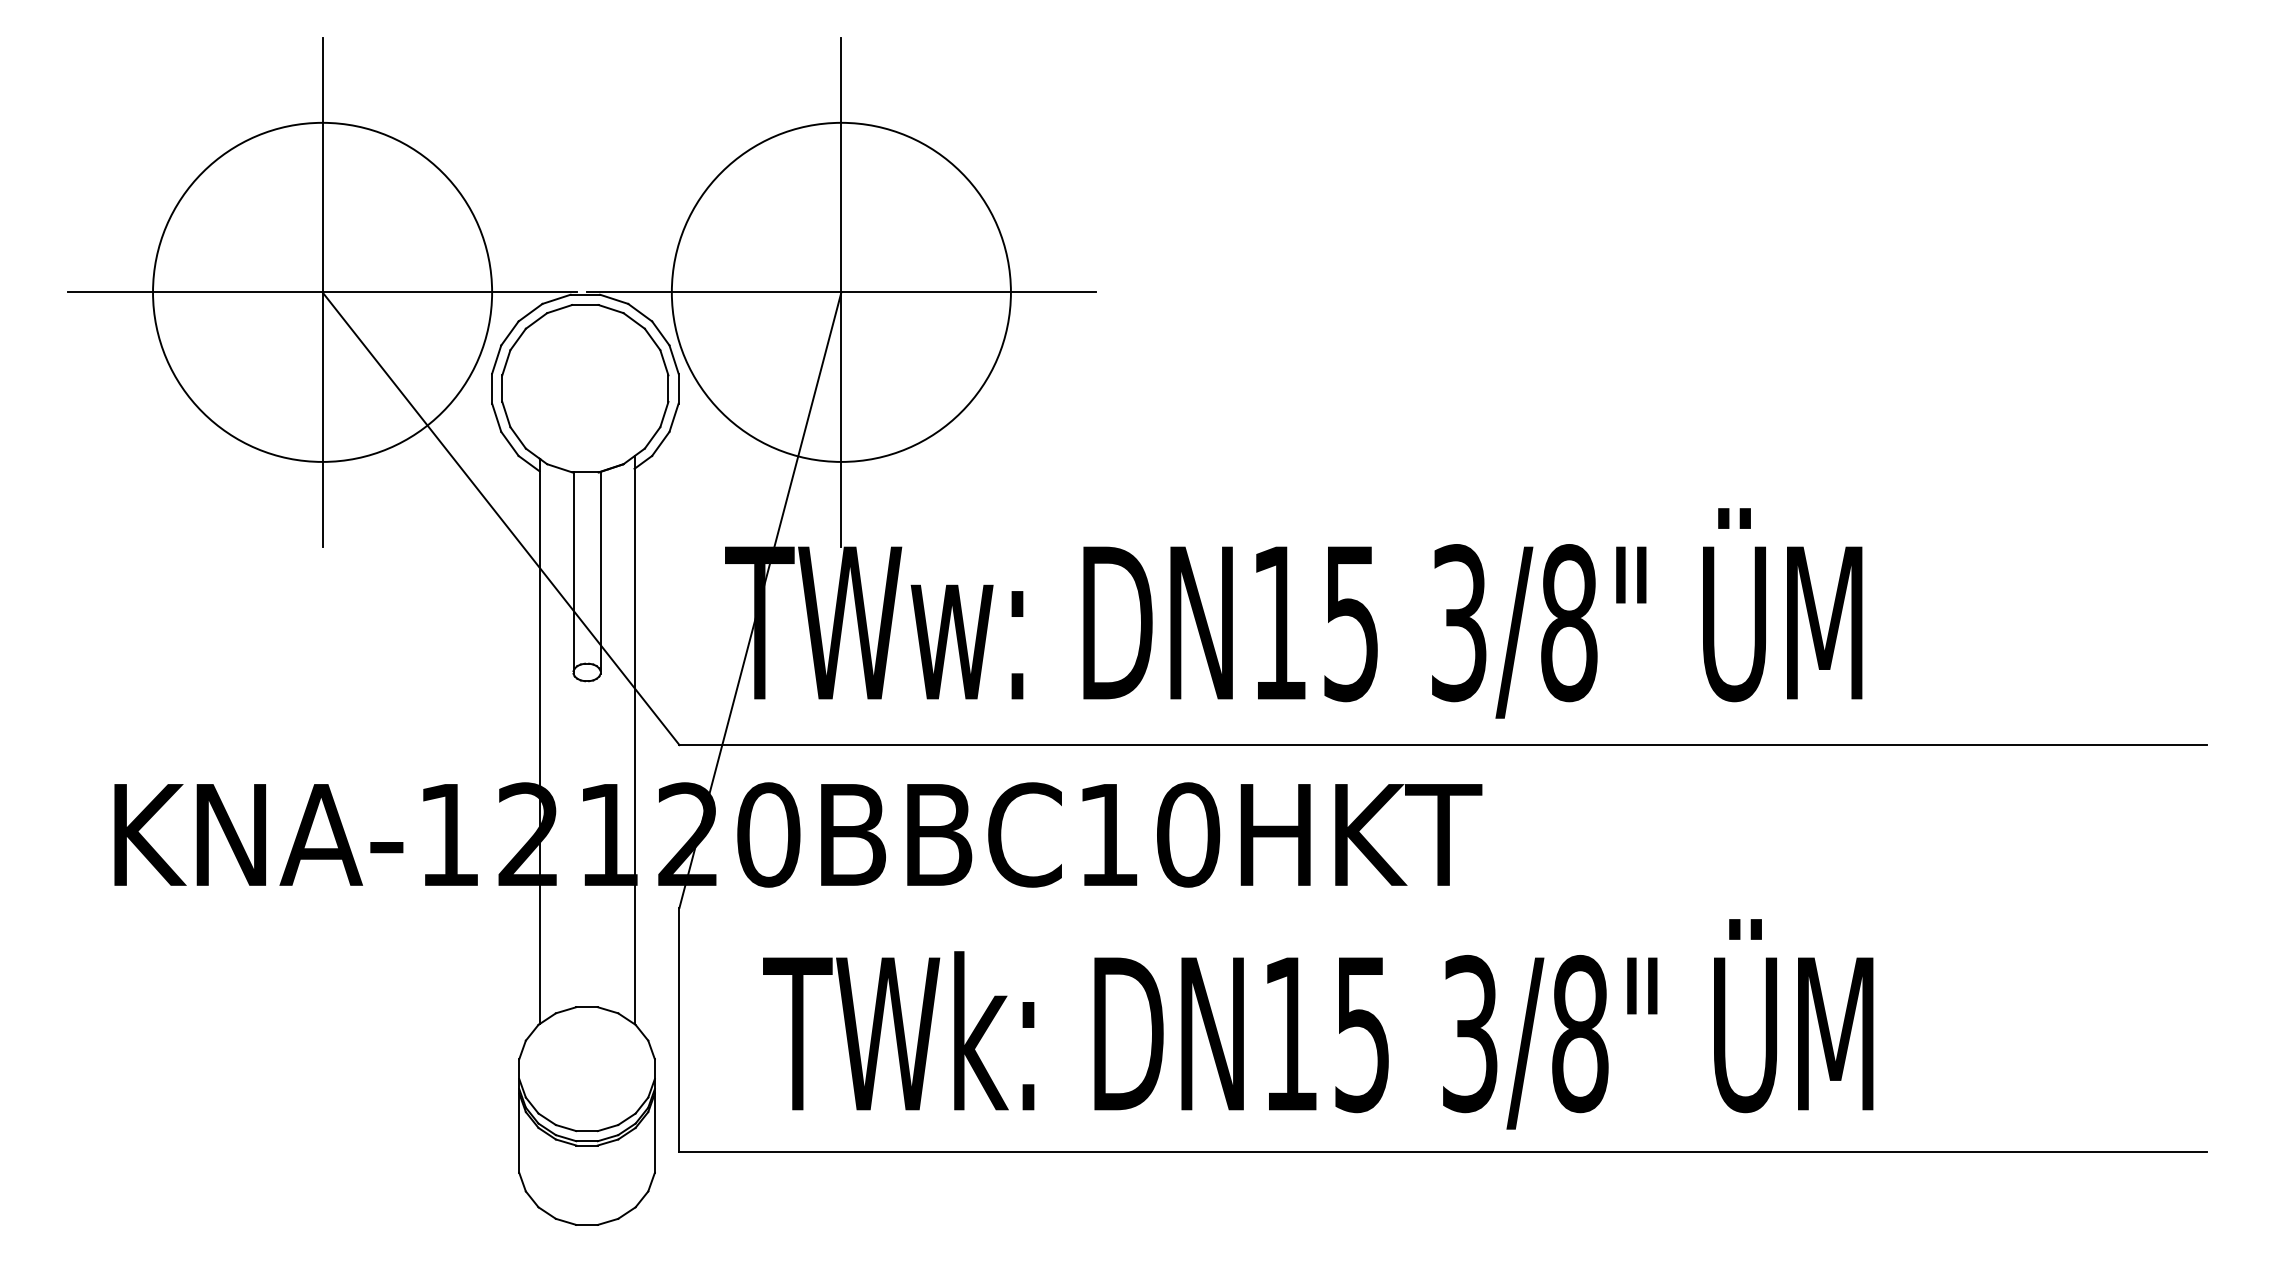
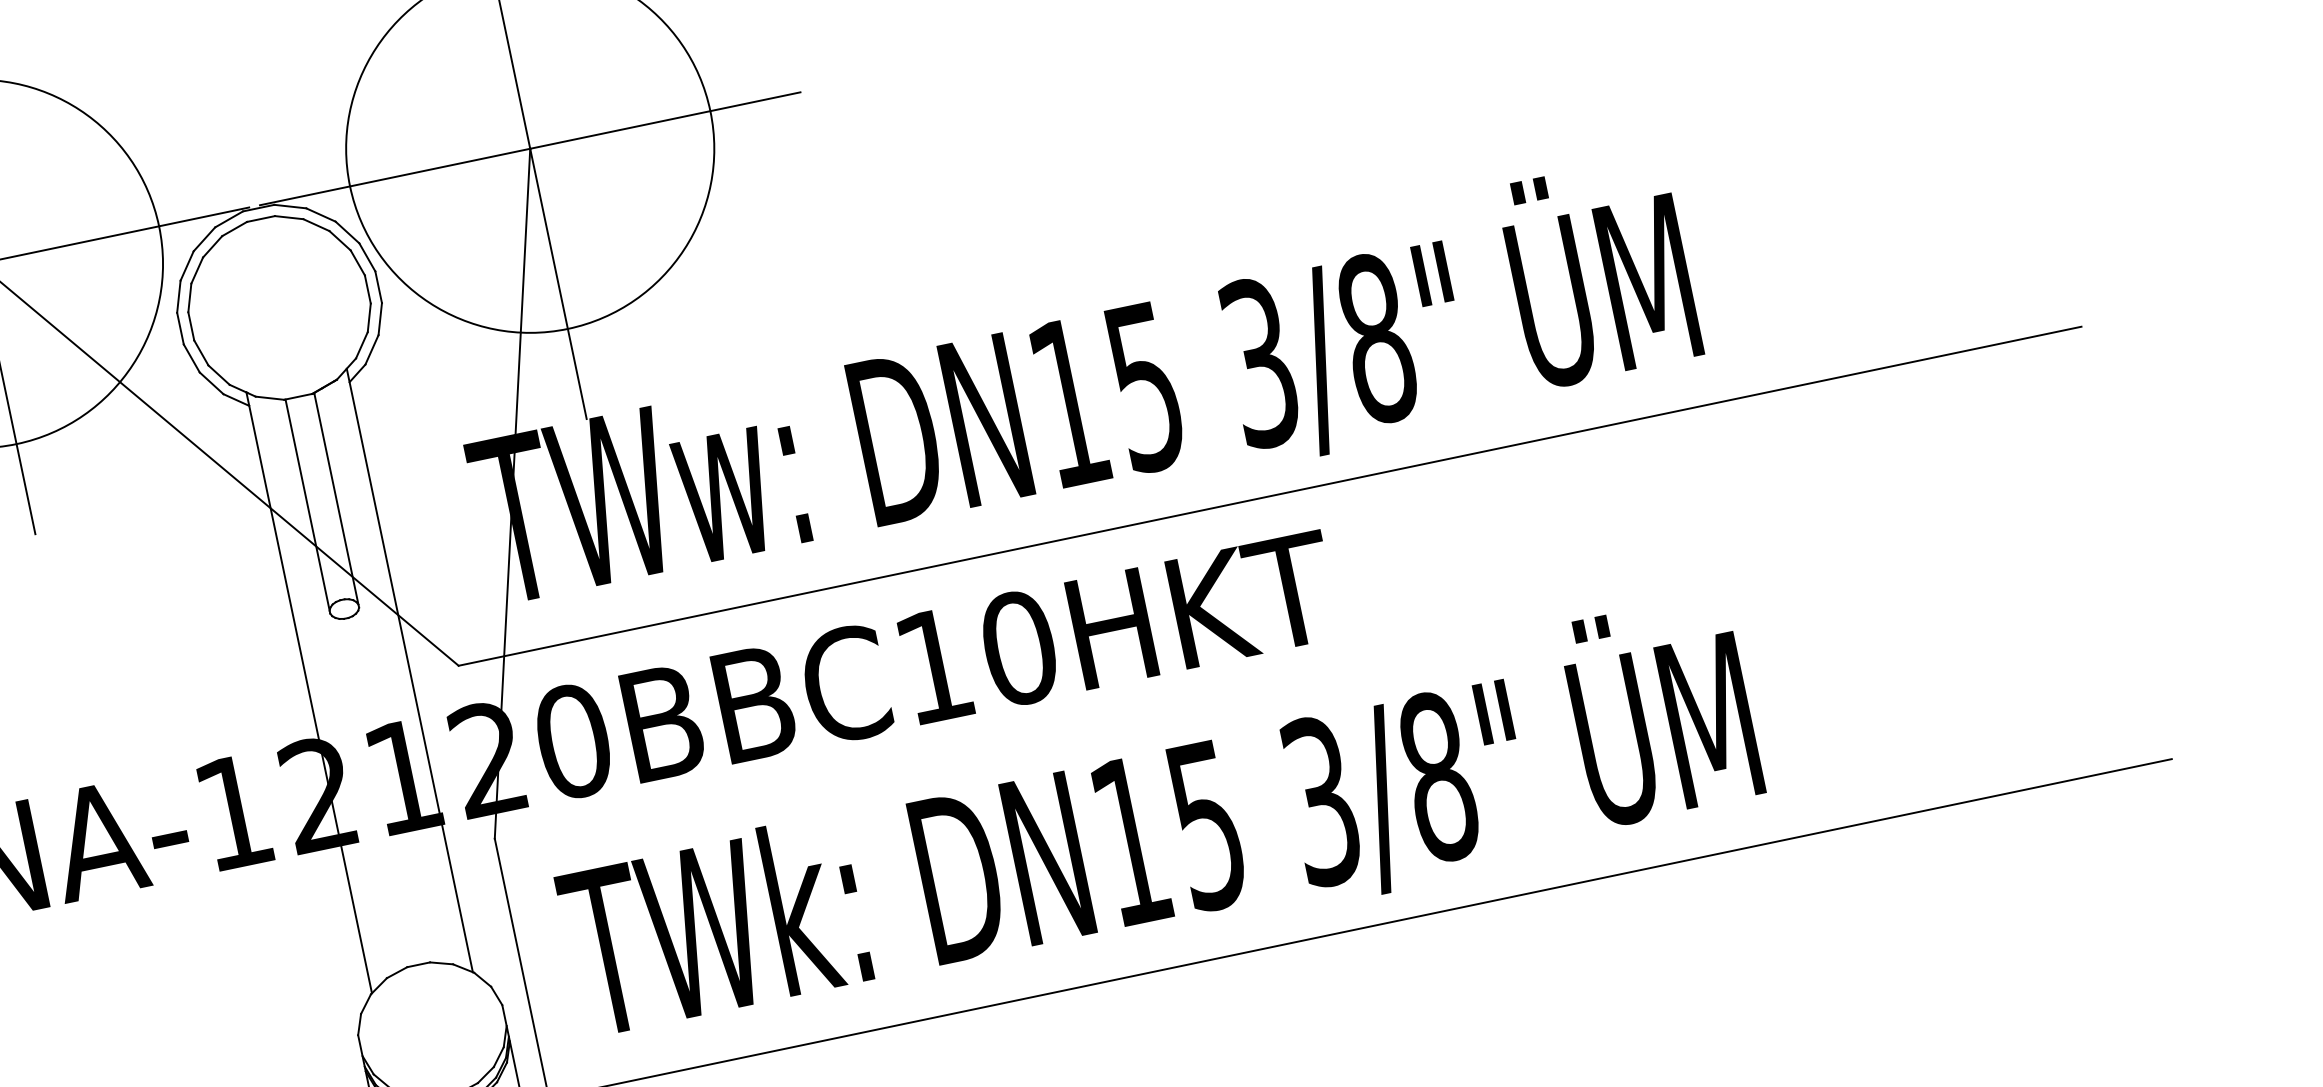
text: (1318, 1024) -> (1158, 824), moved

